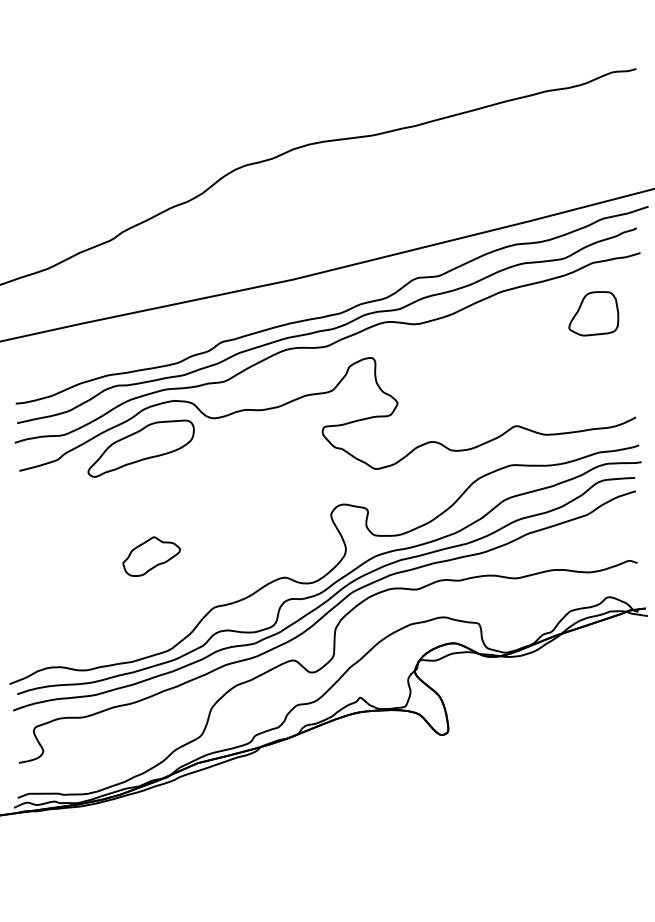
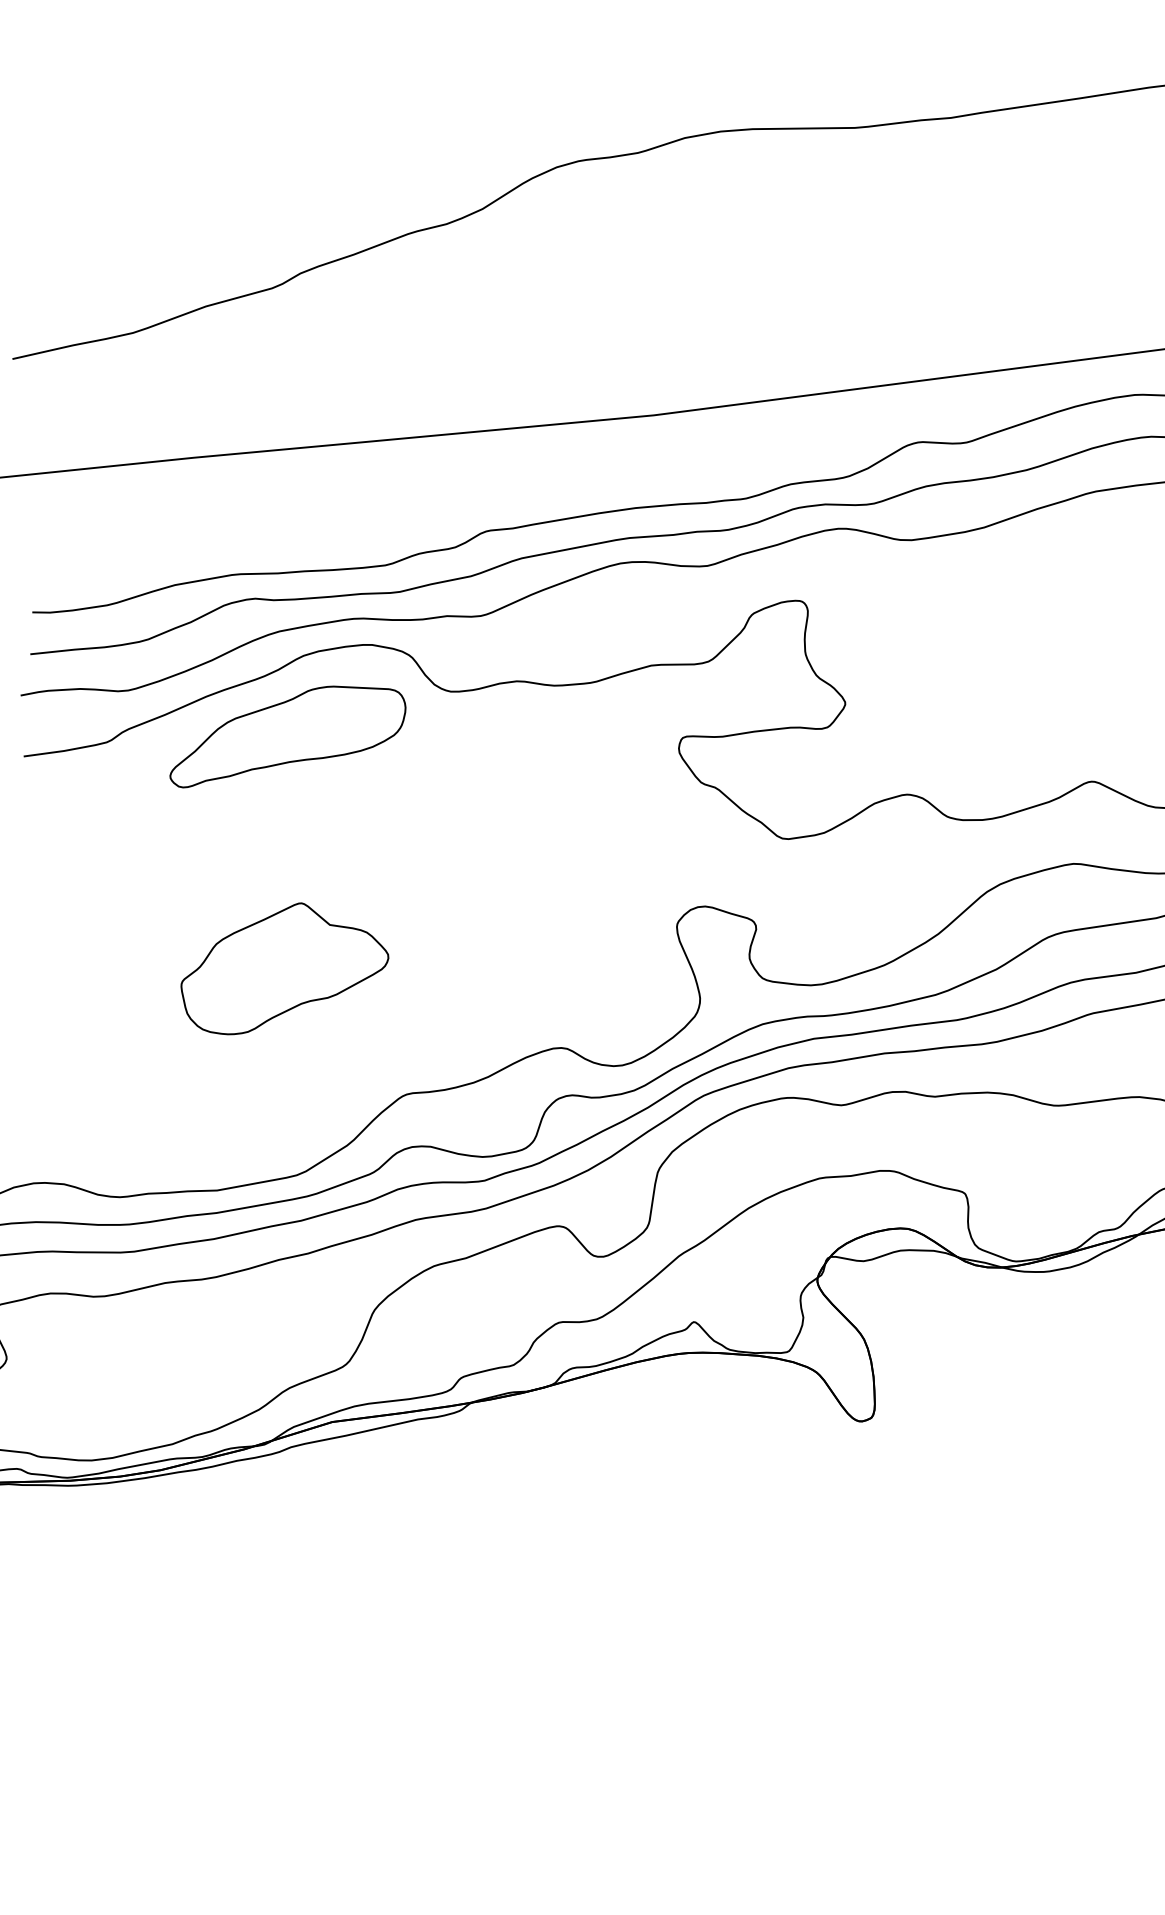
part: (151, 556) -> (284, 970), size x1.67

